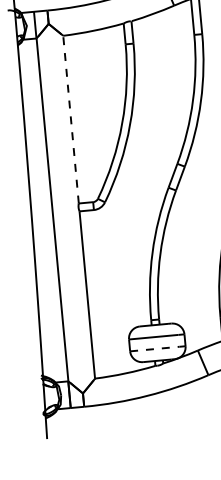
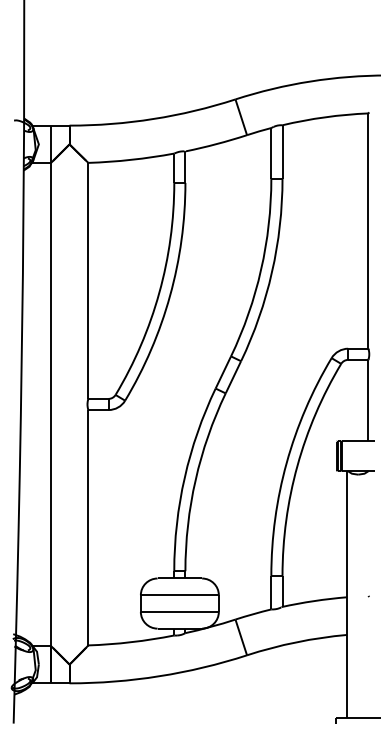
line: (71, 119) -> (88, 280), dashed -> solid
line: (154, 348) -> (175, 611), dashed -> solid

